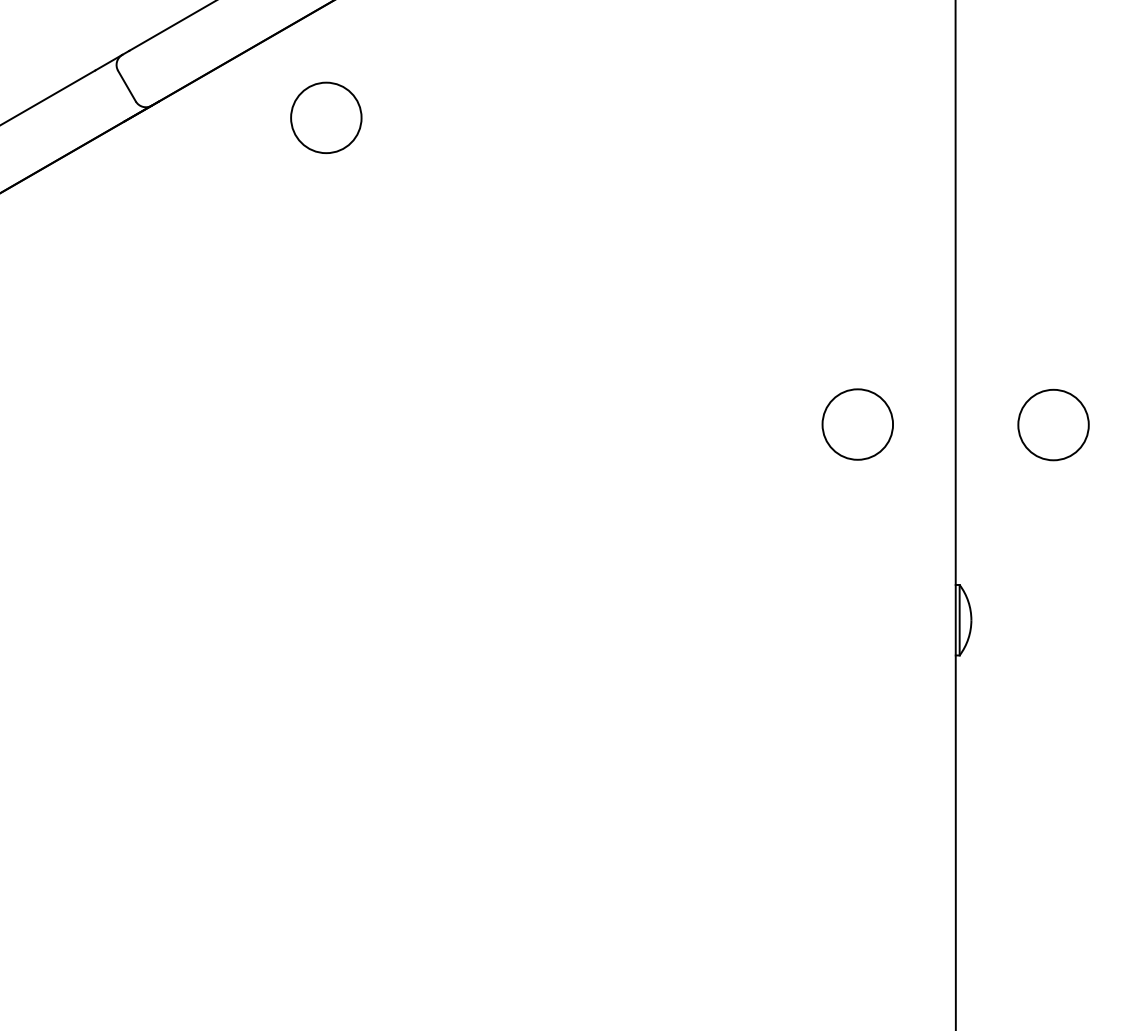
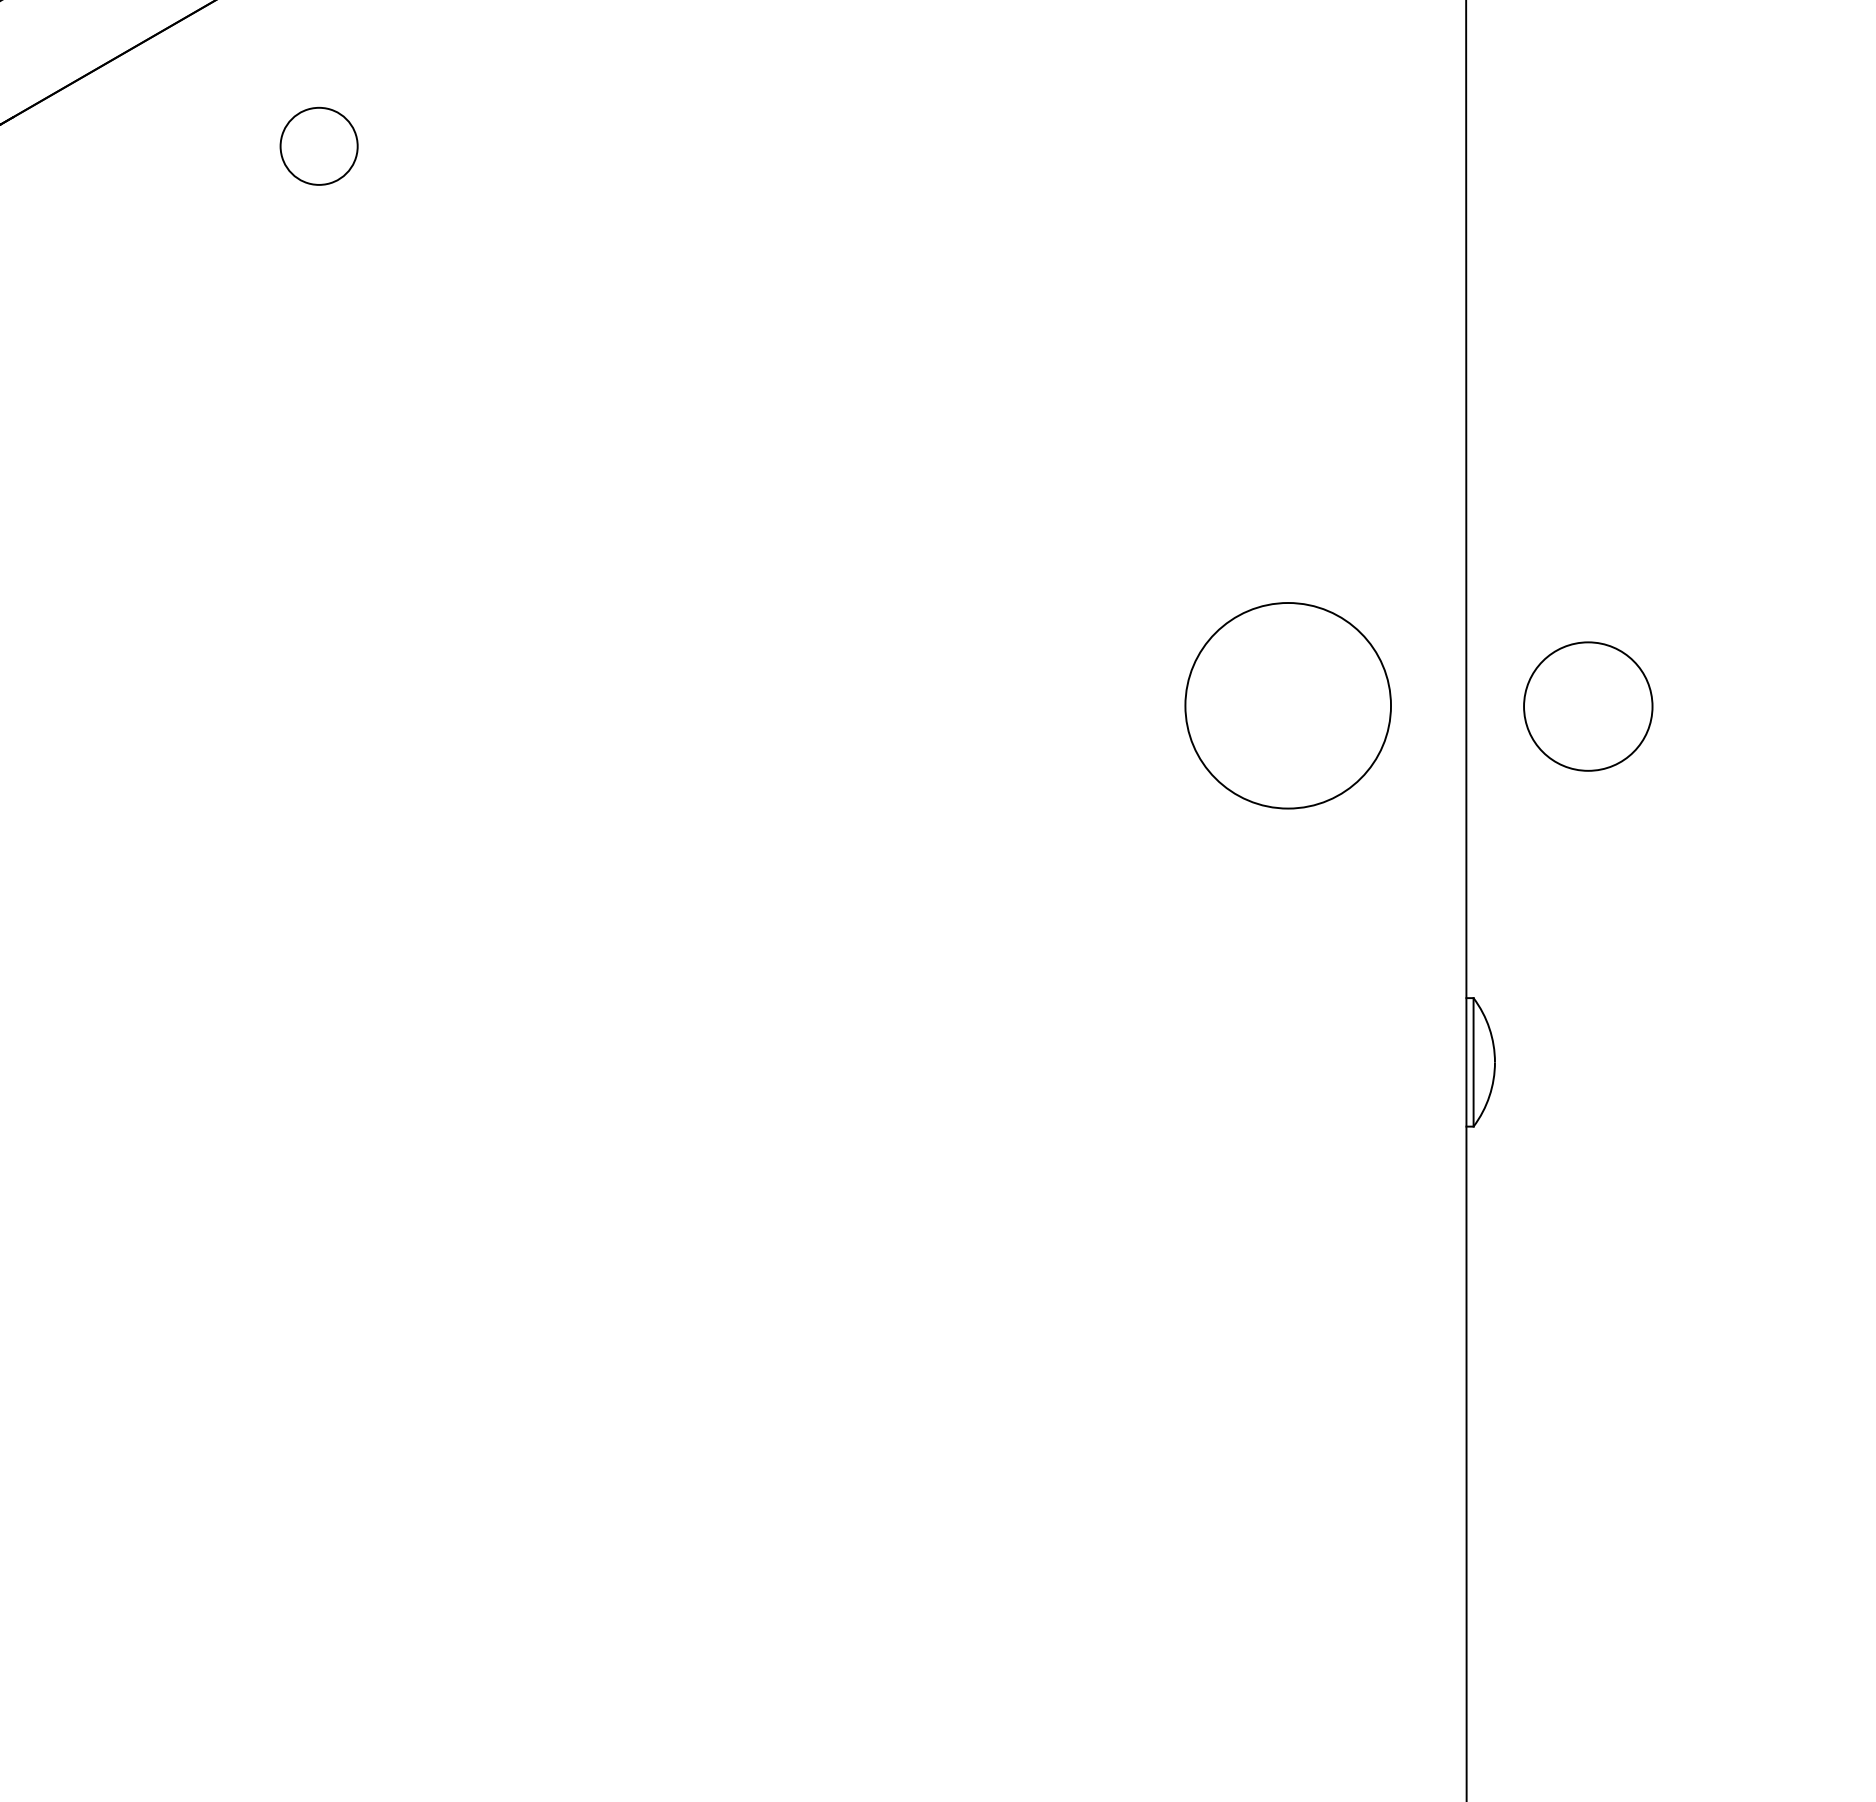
circle: (326, 117) -> (319, 145), size x0.6
circle: (857, 424) -> (1287, 705), size x1.6
circle: (1053, 424) -> (1588, 705), moved

